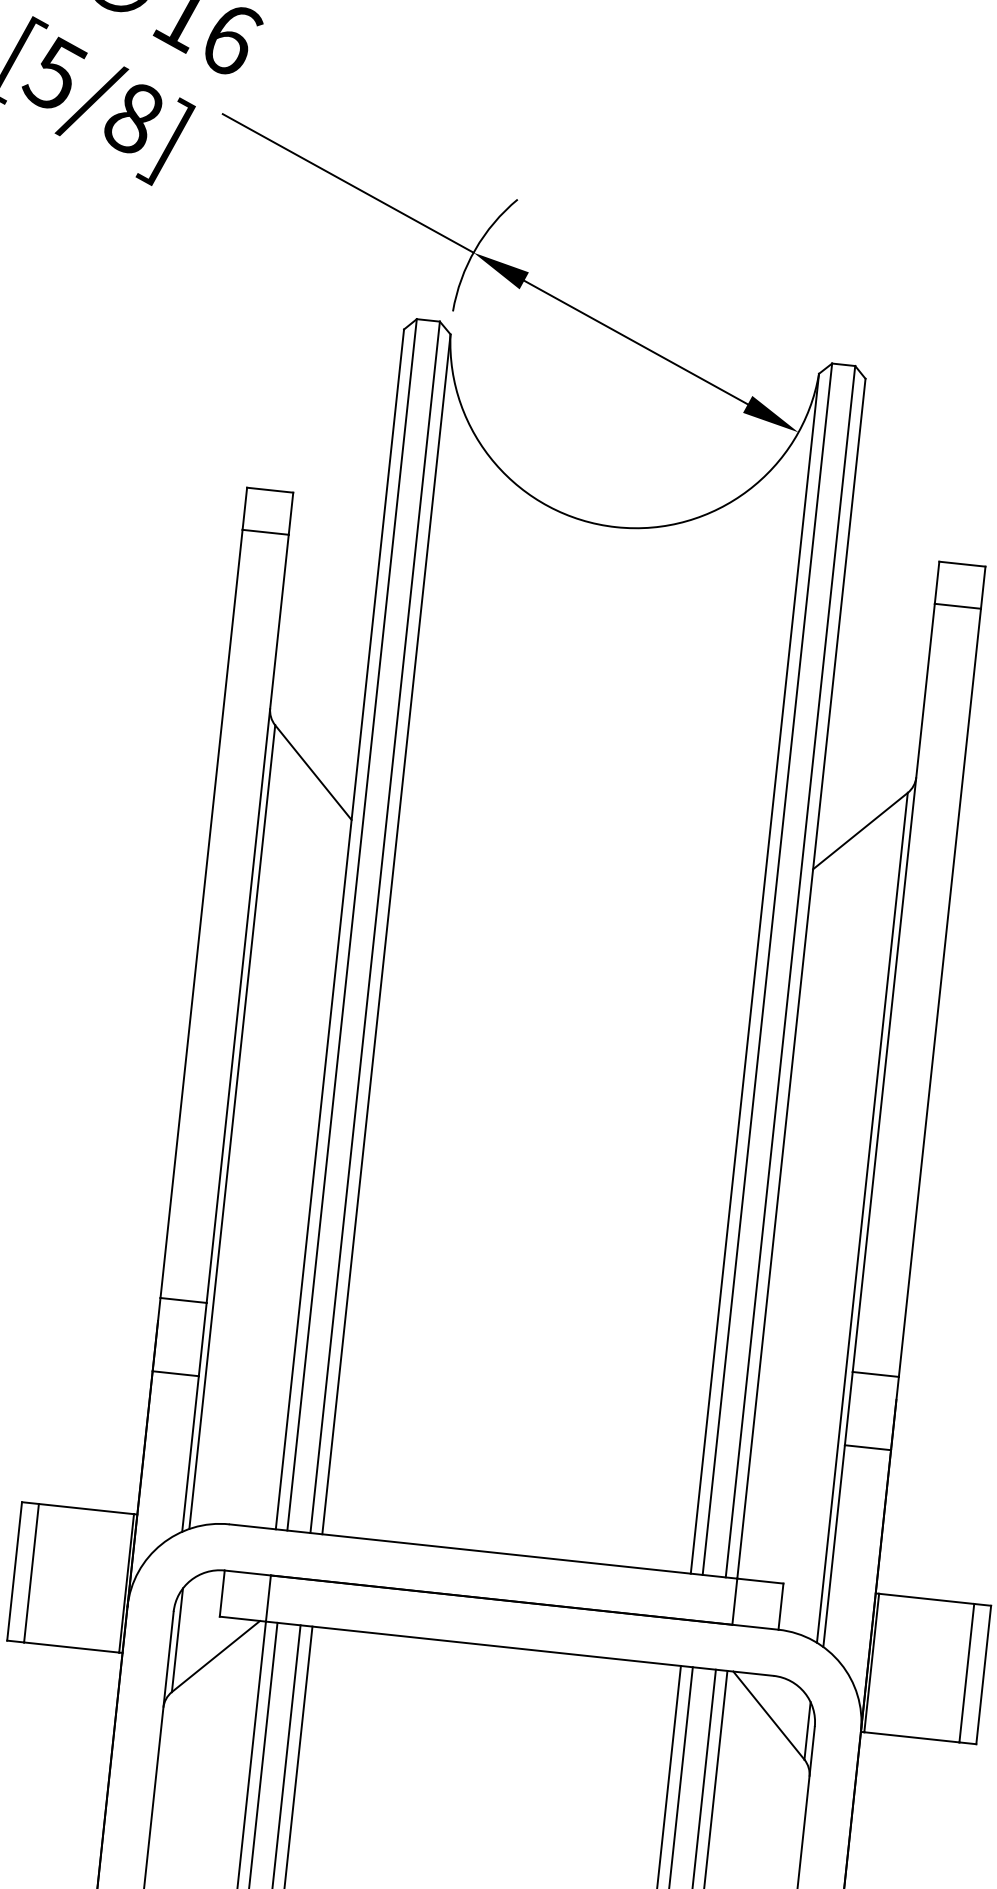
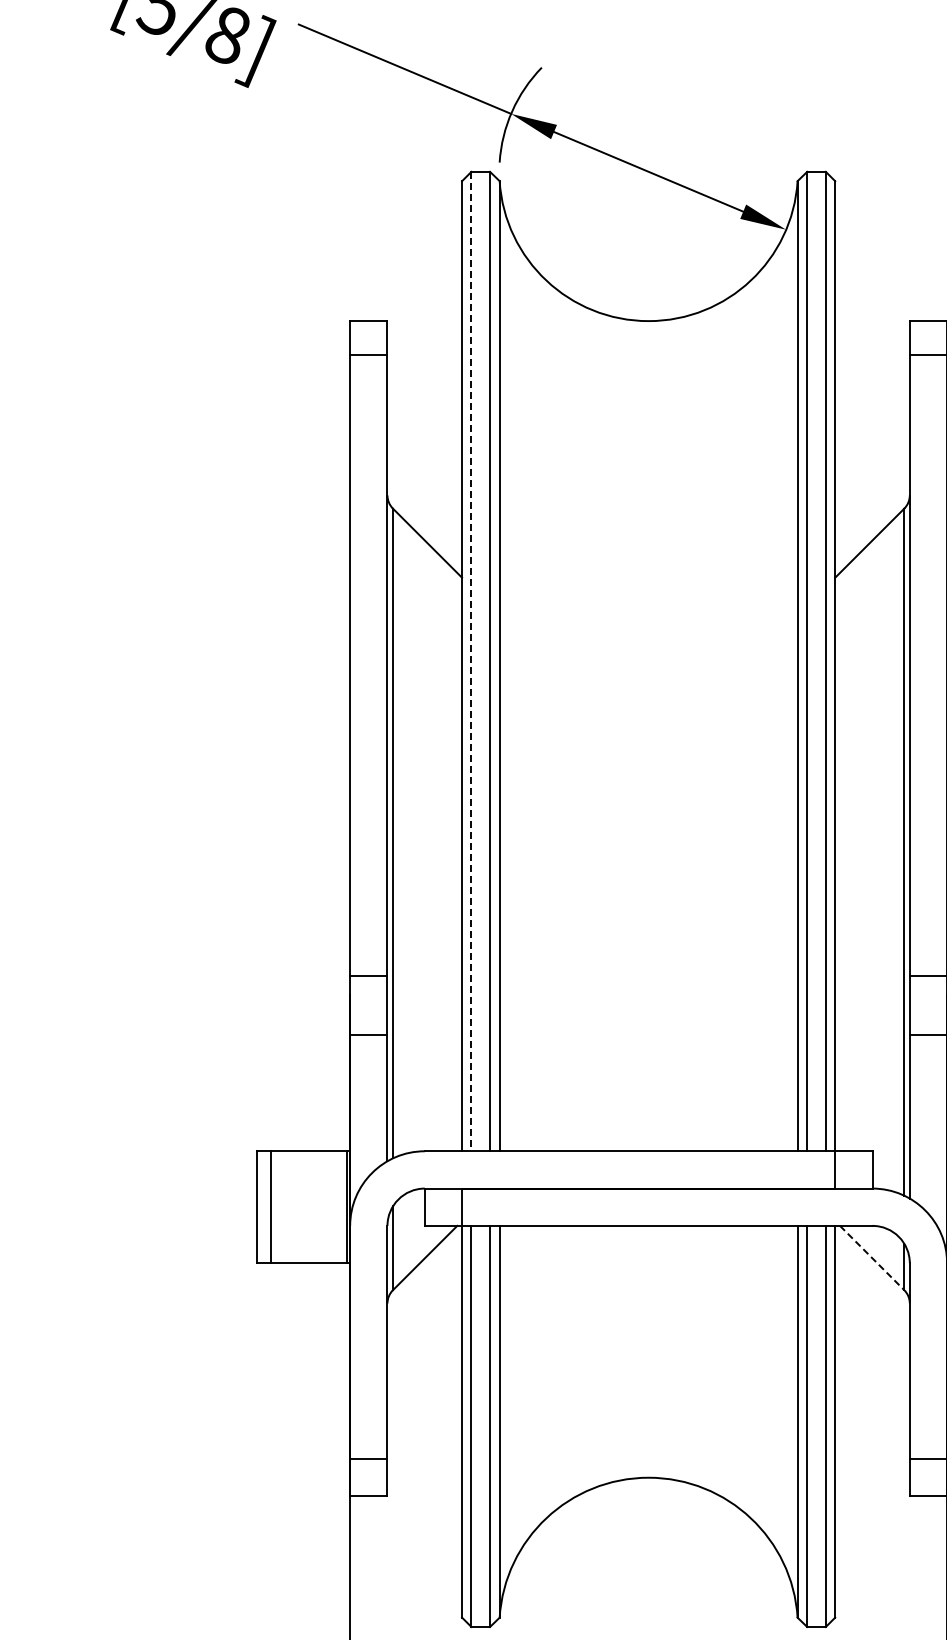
line: (352, 924) -> (471, 661), solid -> dashed
line: (769, 1716) -> (872, 1258), solid -> dashed

